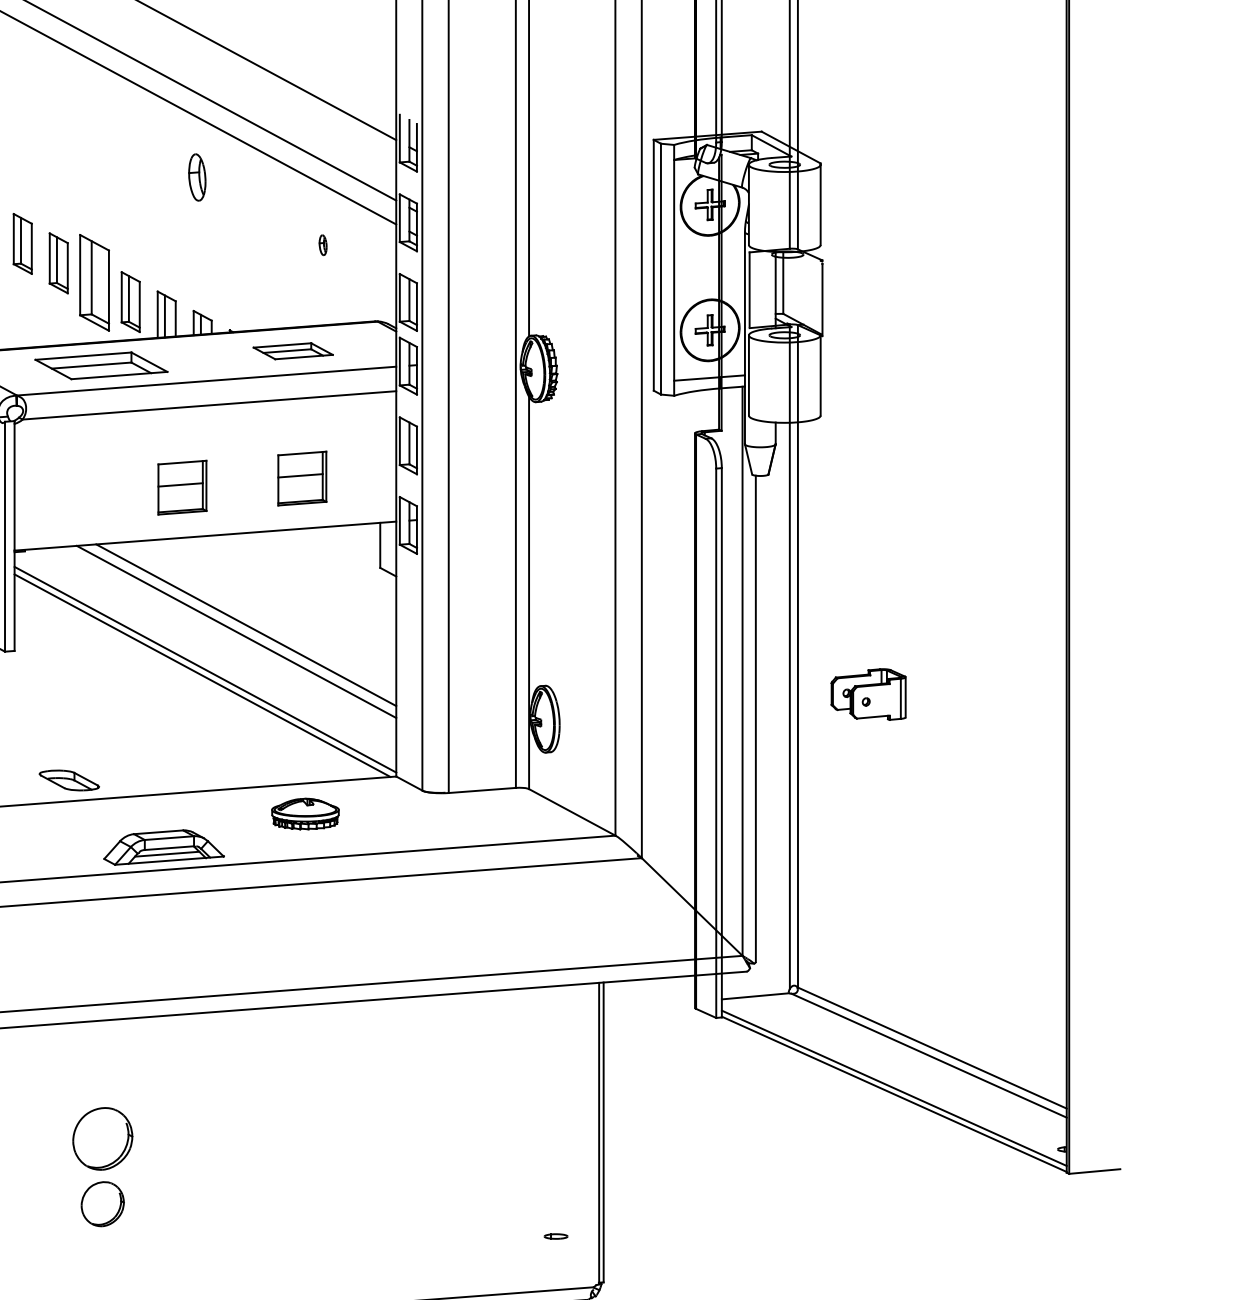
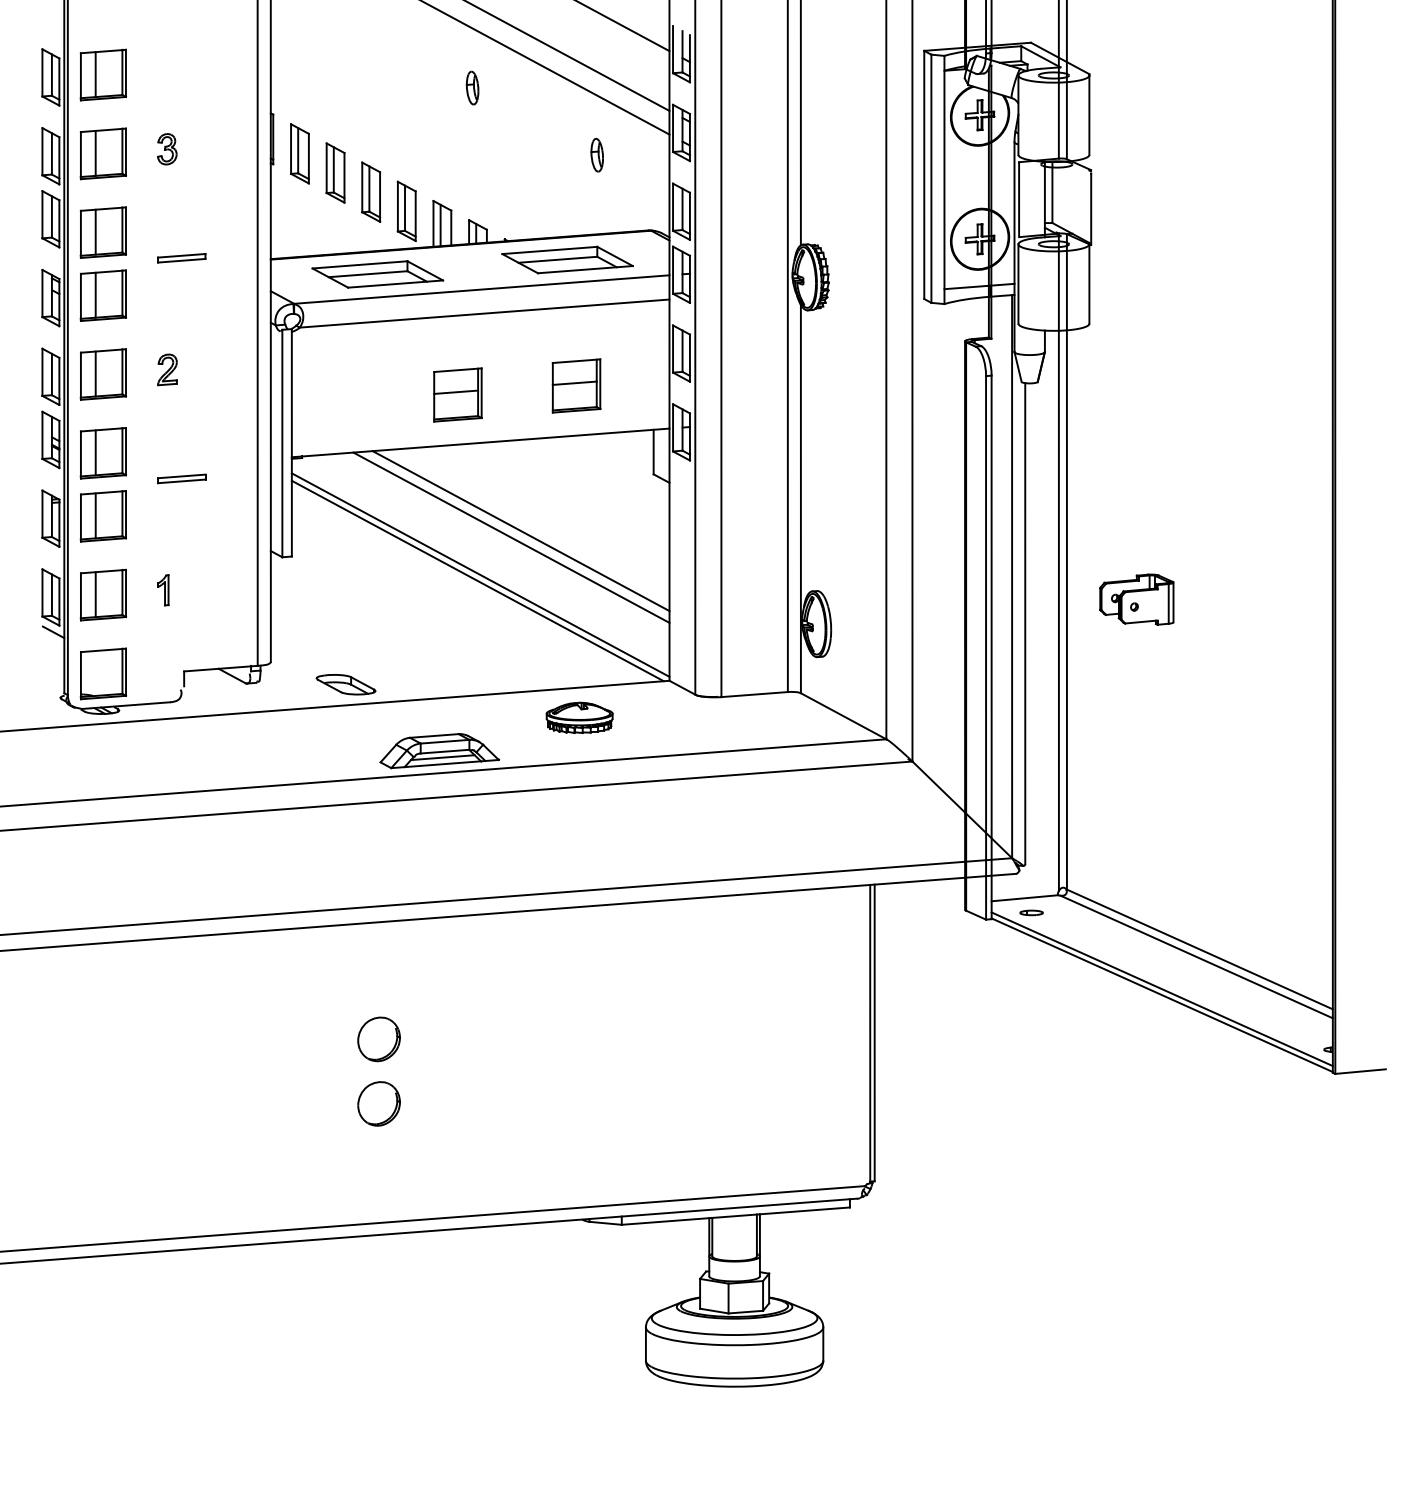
part: (197, 176) -> (472, 87), size x0.71
part: (322, 244) -> (596, 154), size x1.67
part: (95, 282) -> (371, 191), size x0.62
part: (293, 350) -> (567, 259), size x1.67
part: (102, 1139) -> (378, 1039), size x0.71
part: (555, 1236) -> (1031, 912), moved

